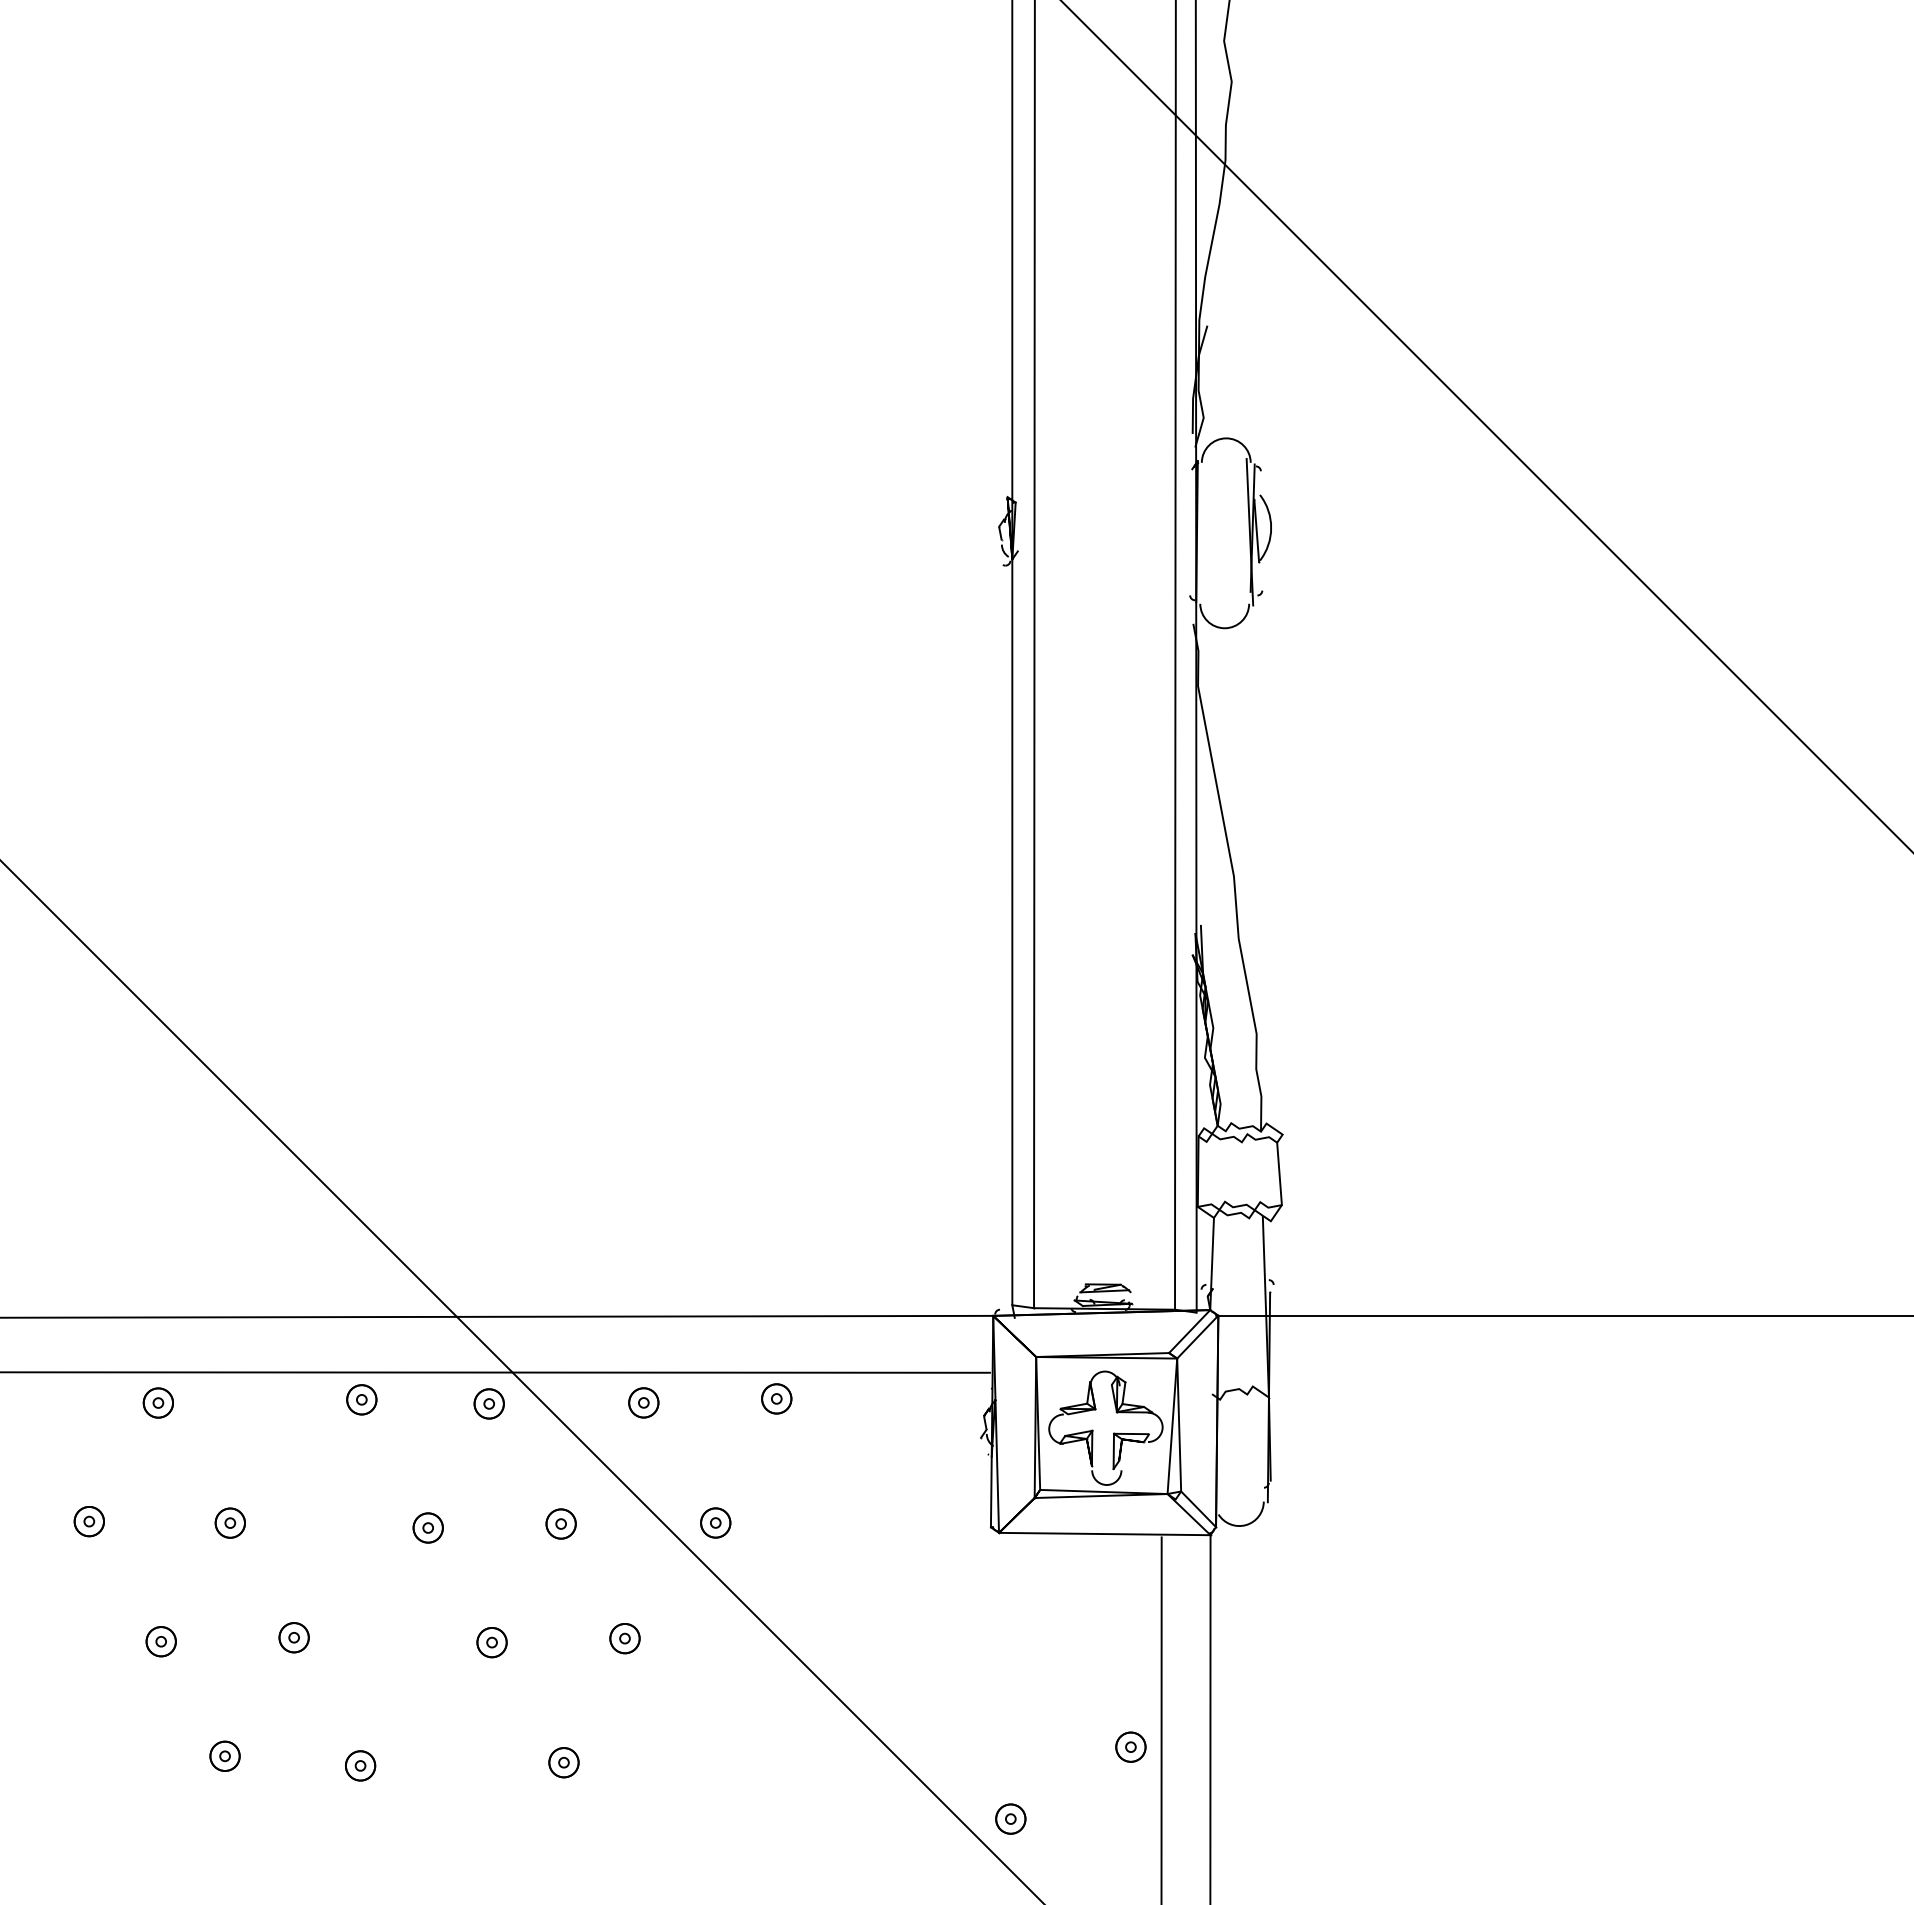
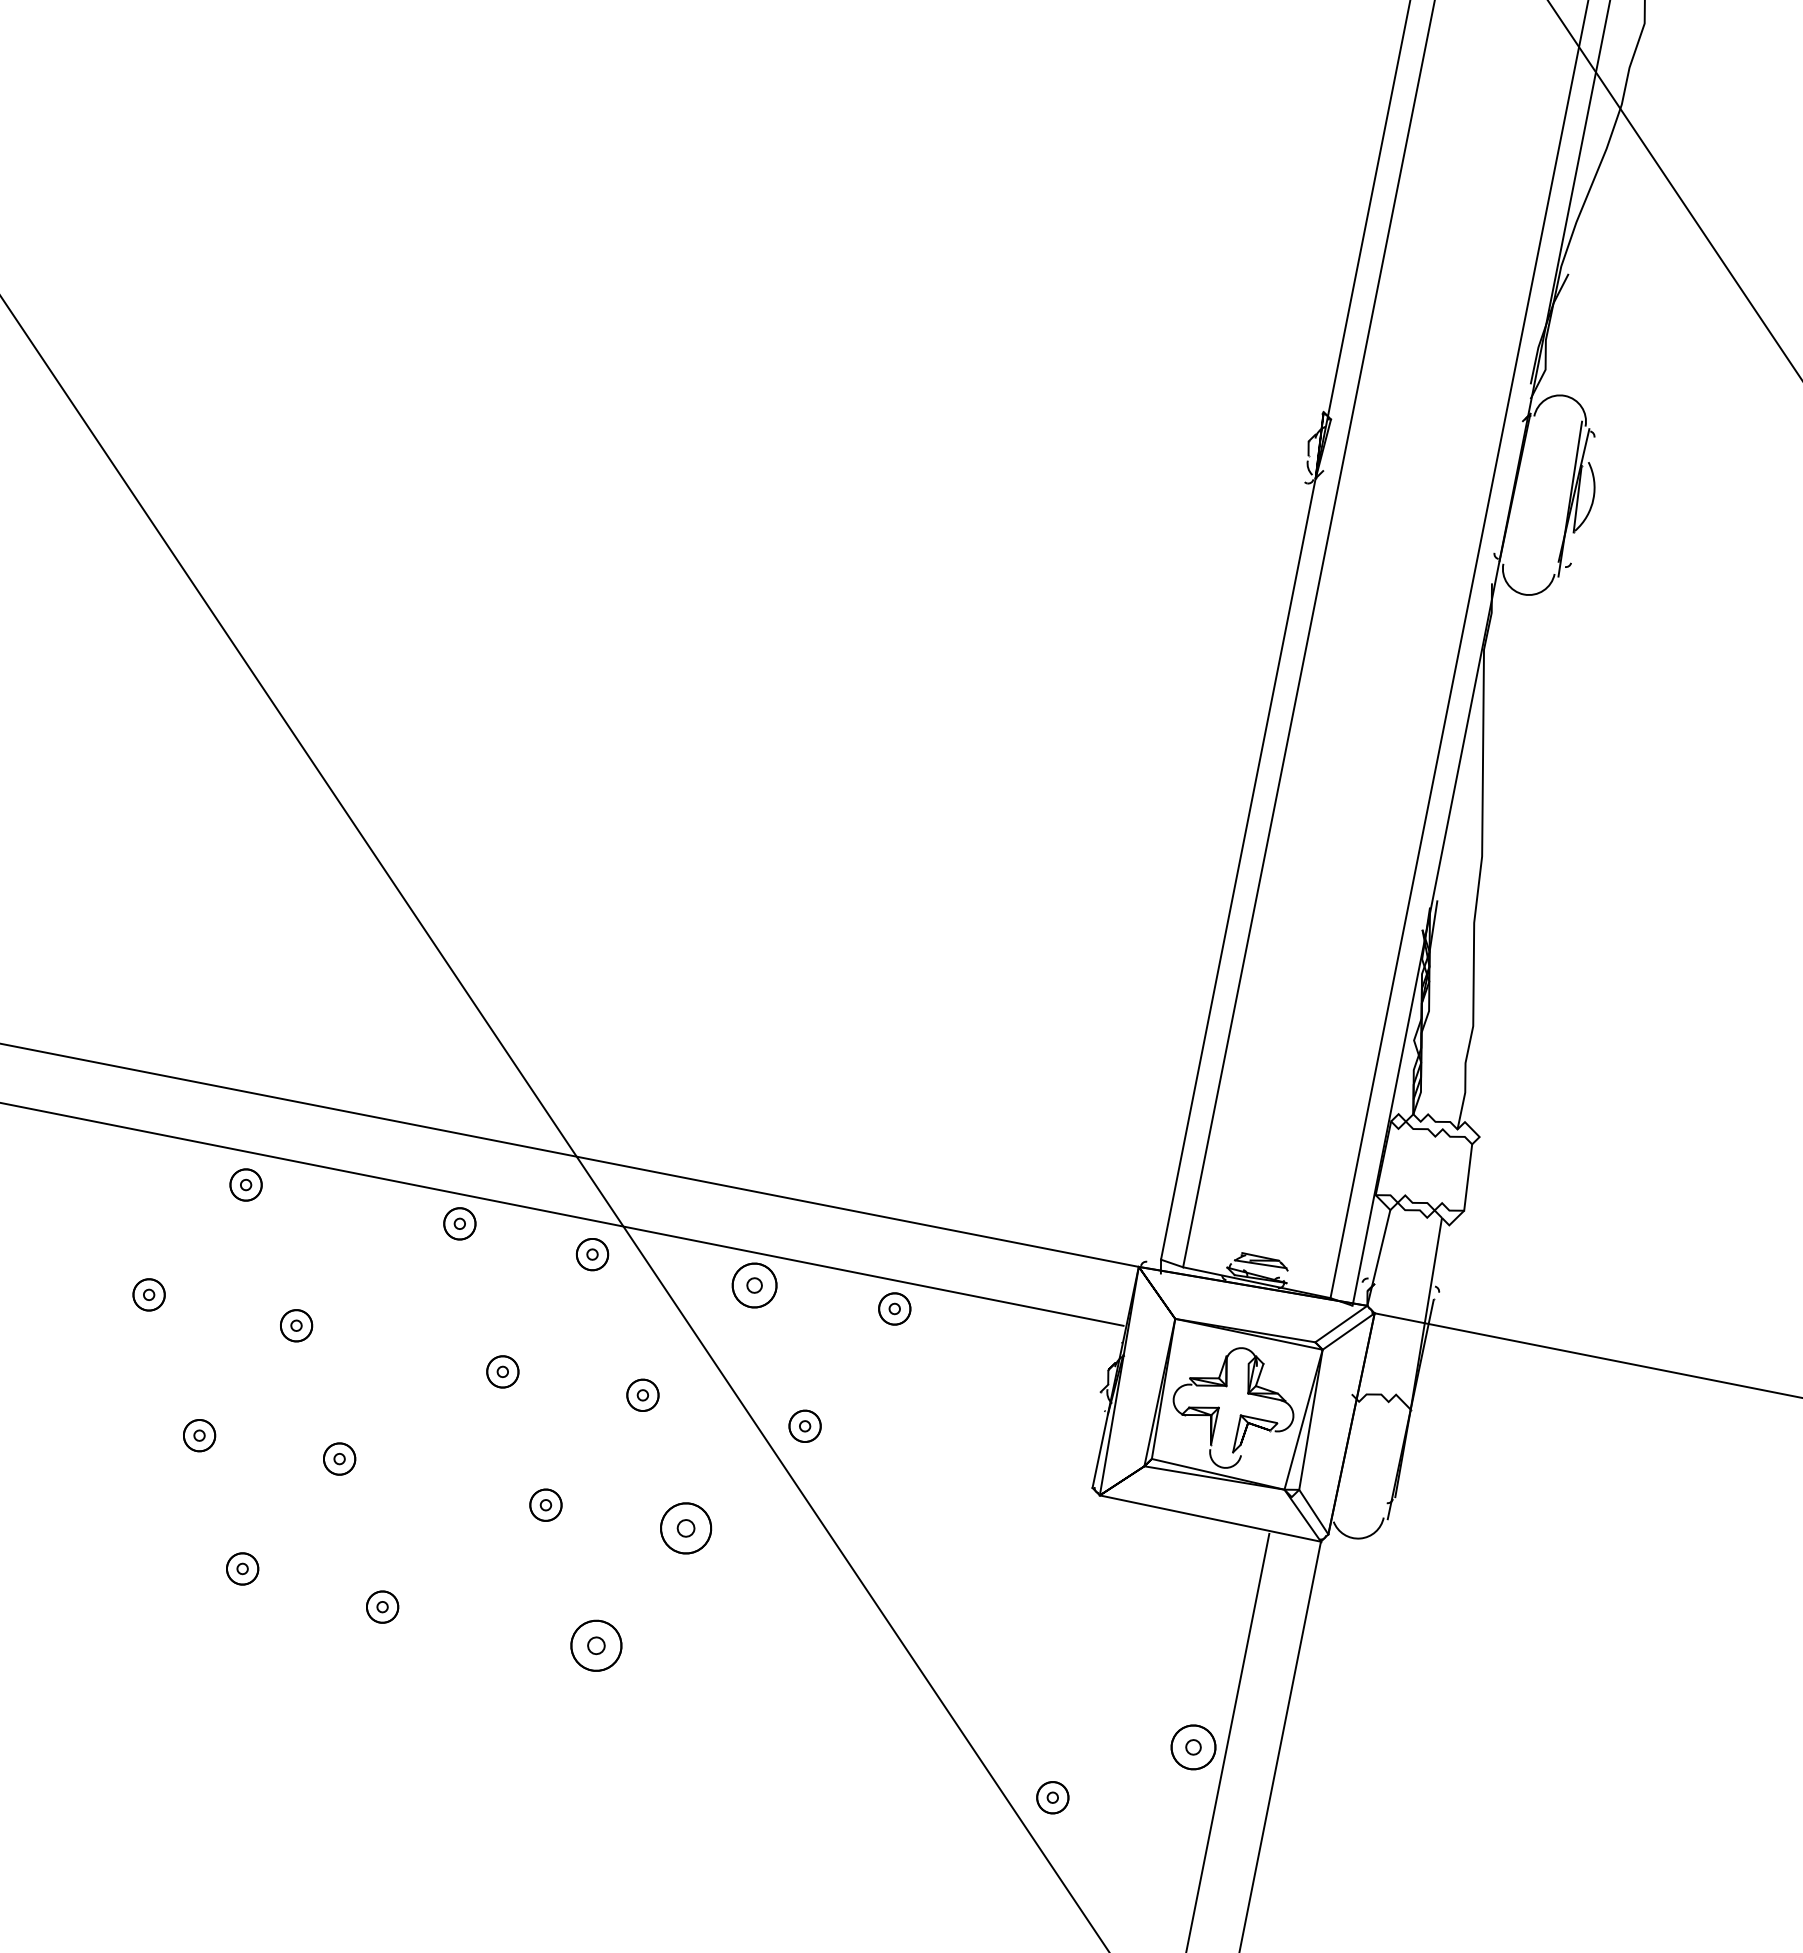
part: (643, 1402) -> (754, 1285), size x1.4
part: (624, 1638) -> (685, 1528), size x1.6
part: (1130, 1746) -> (1193, 1746), size x1.4
part: (563, 1762) -> (595, 1645), size x1.6

